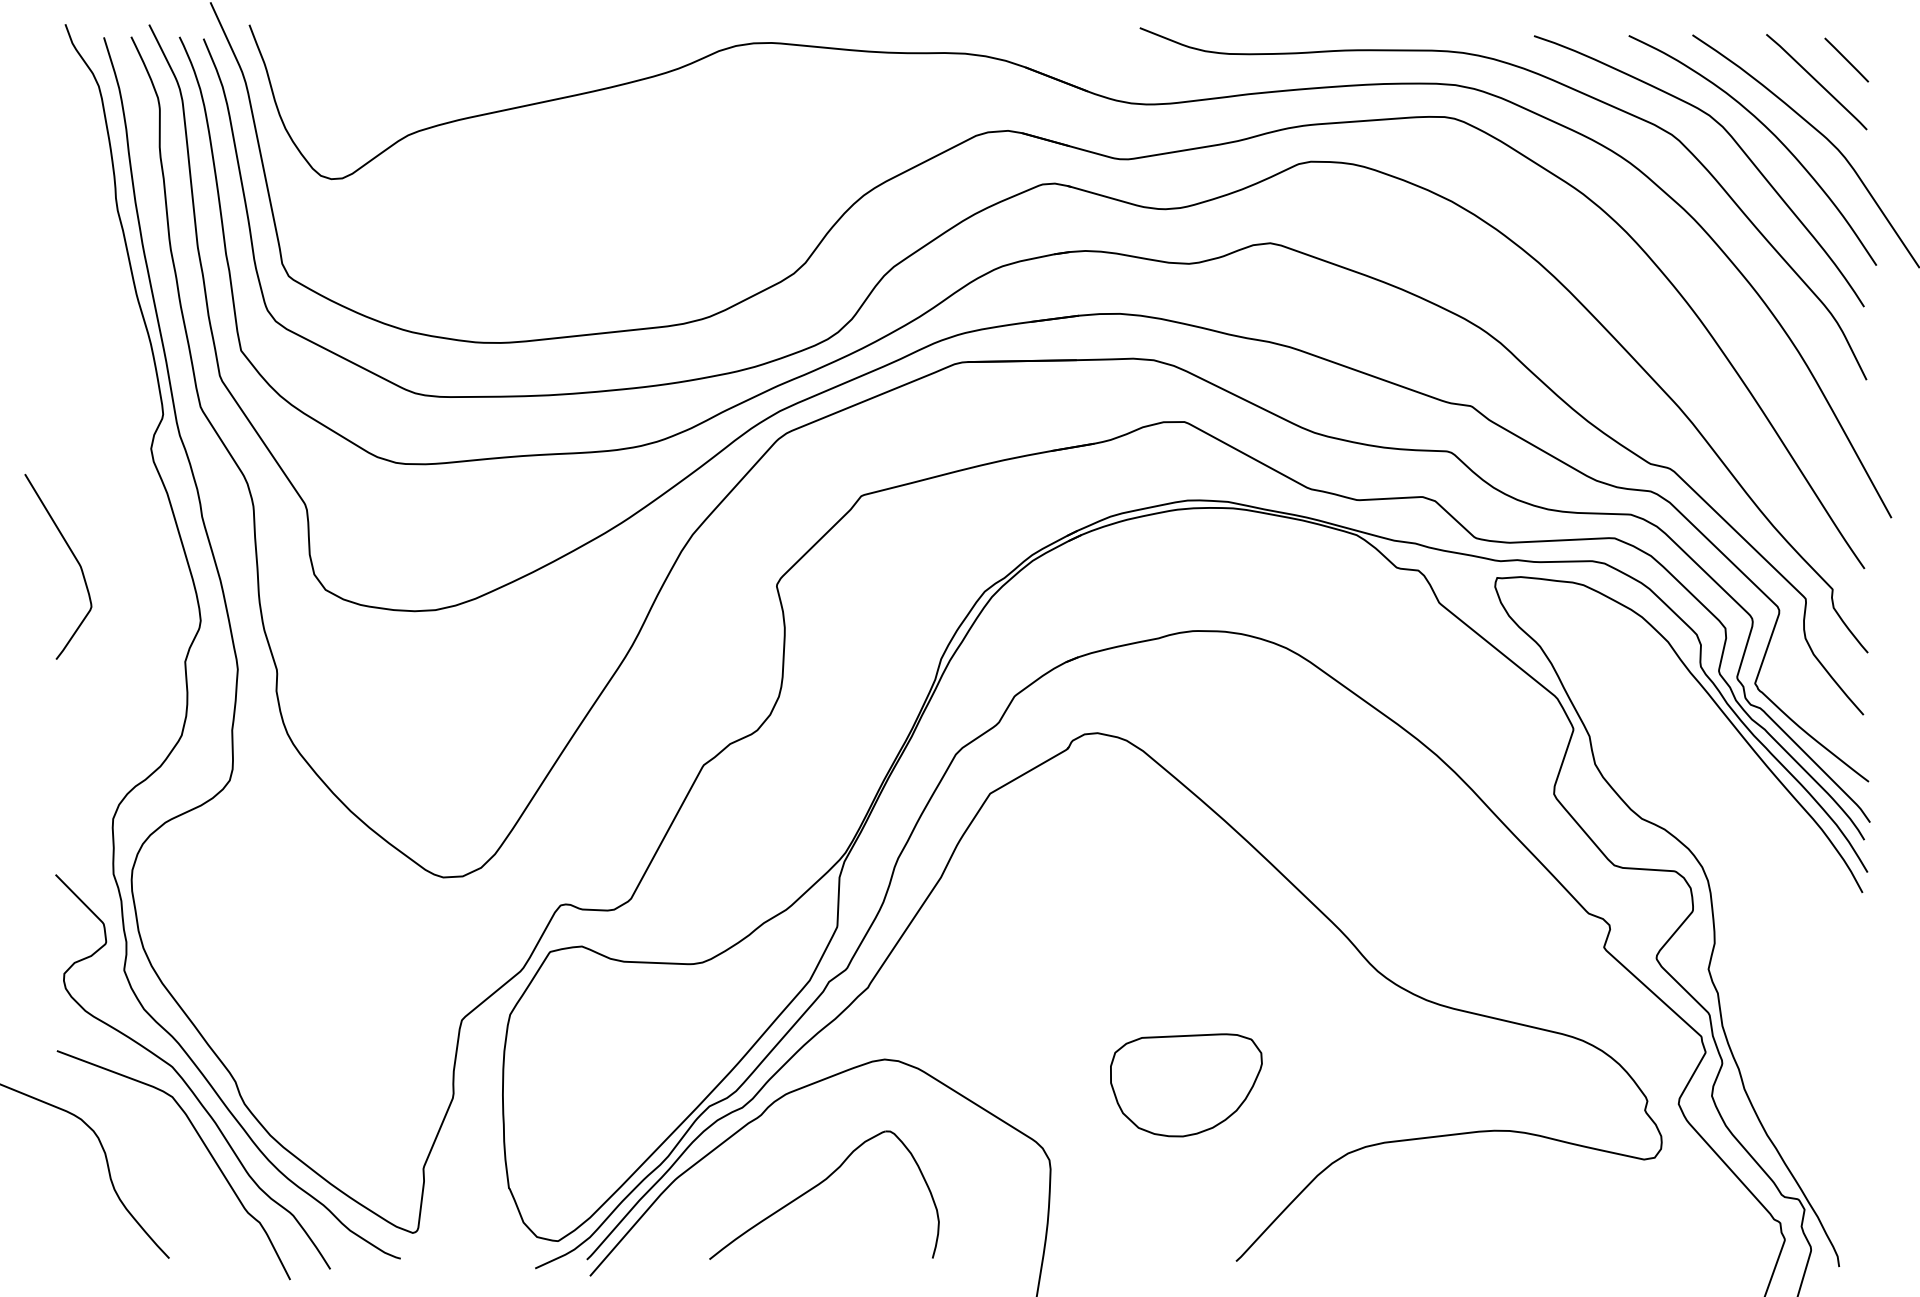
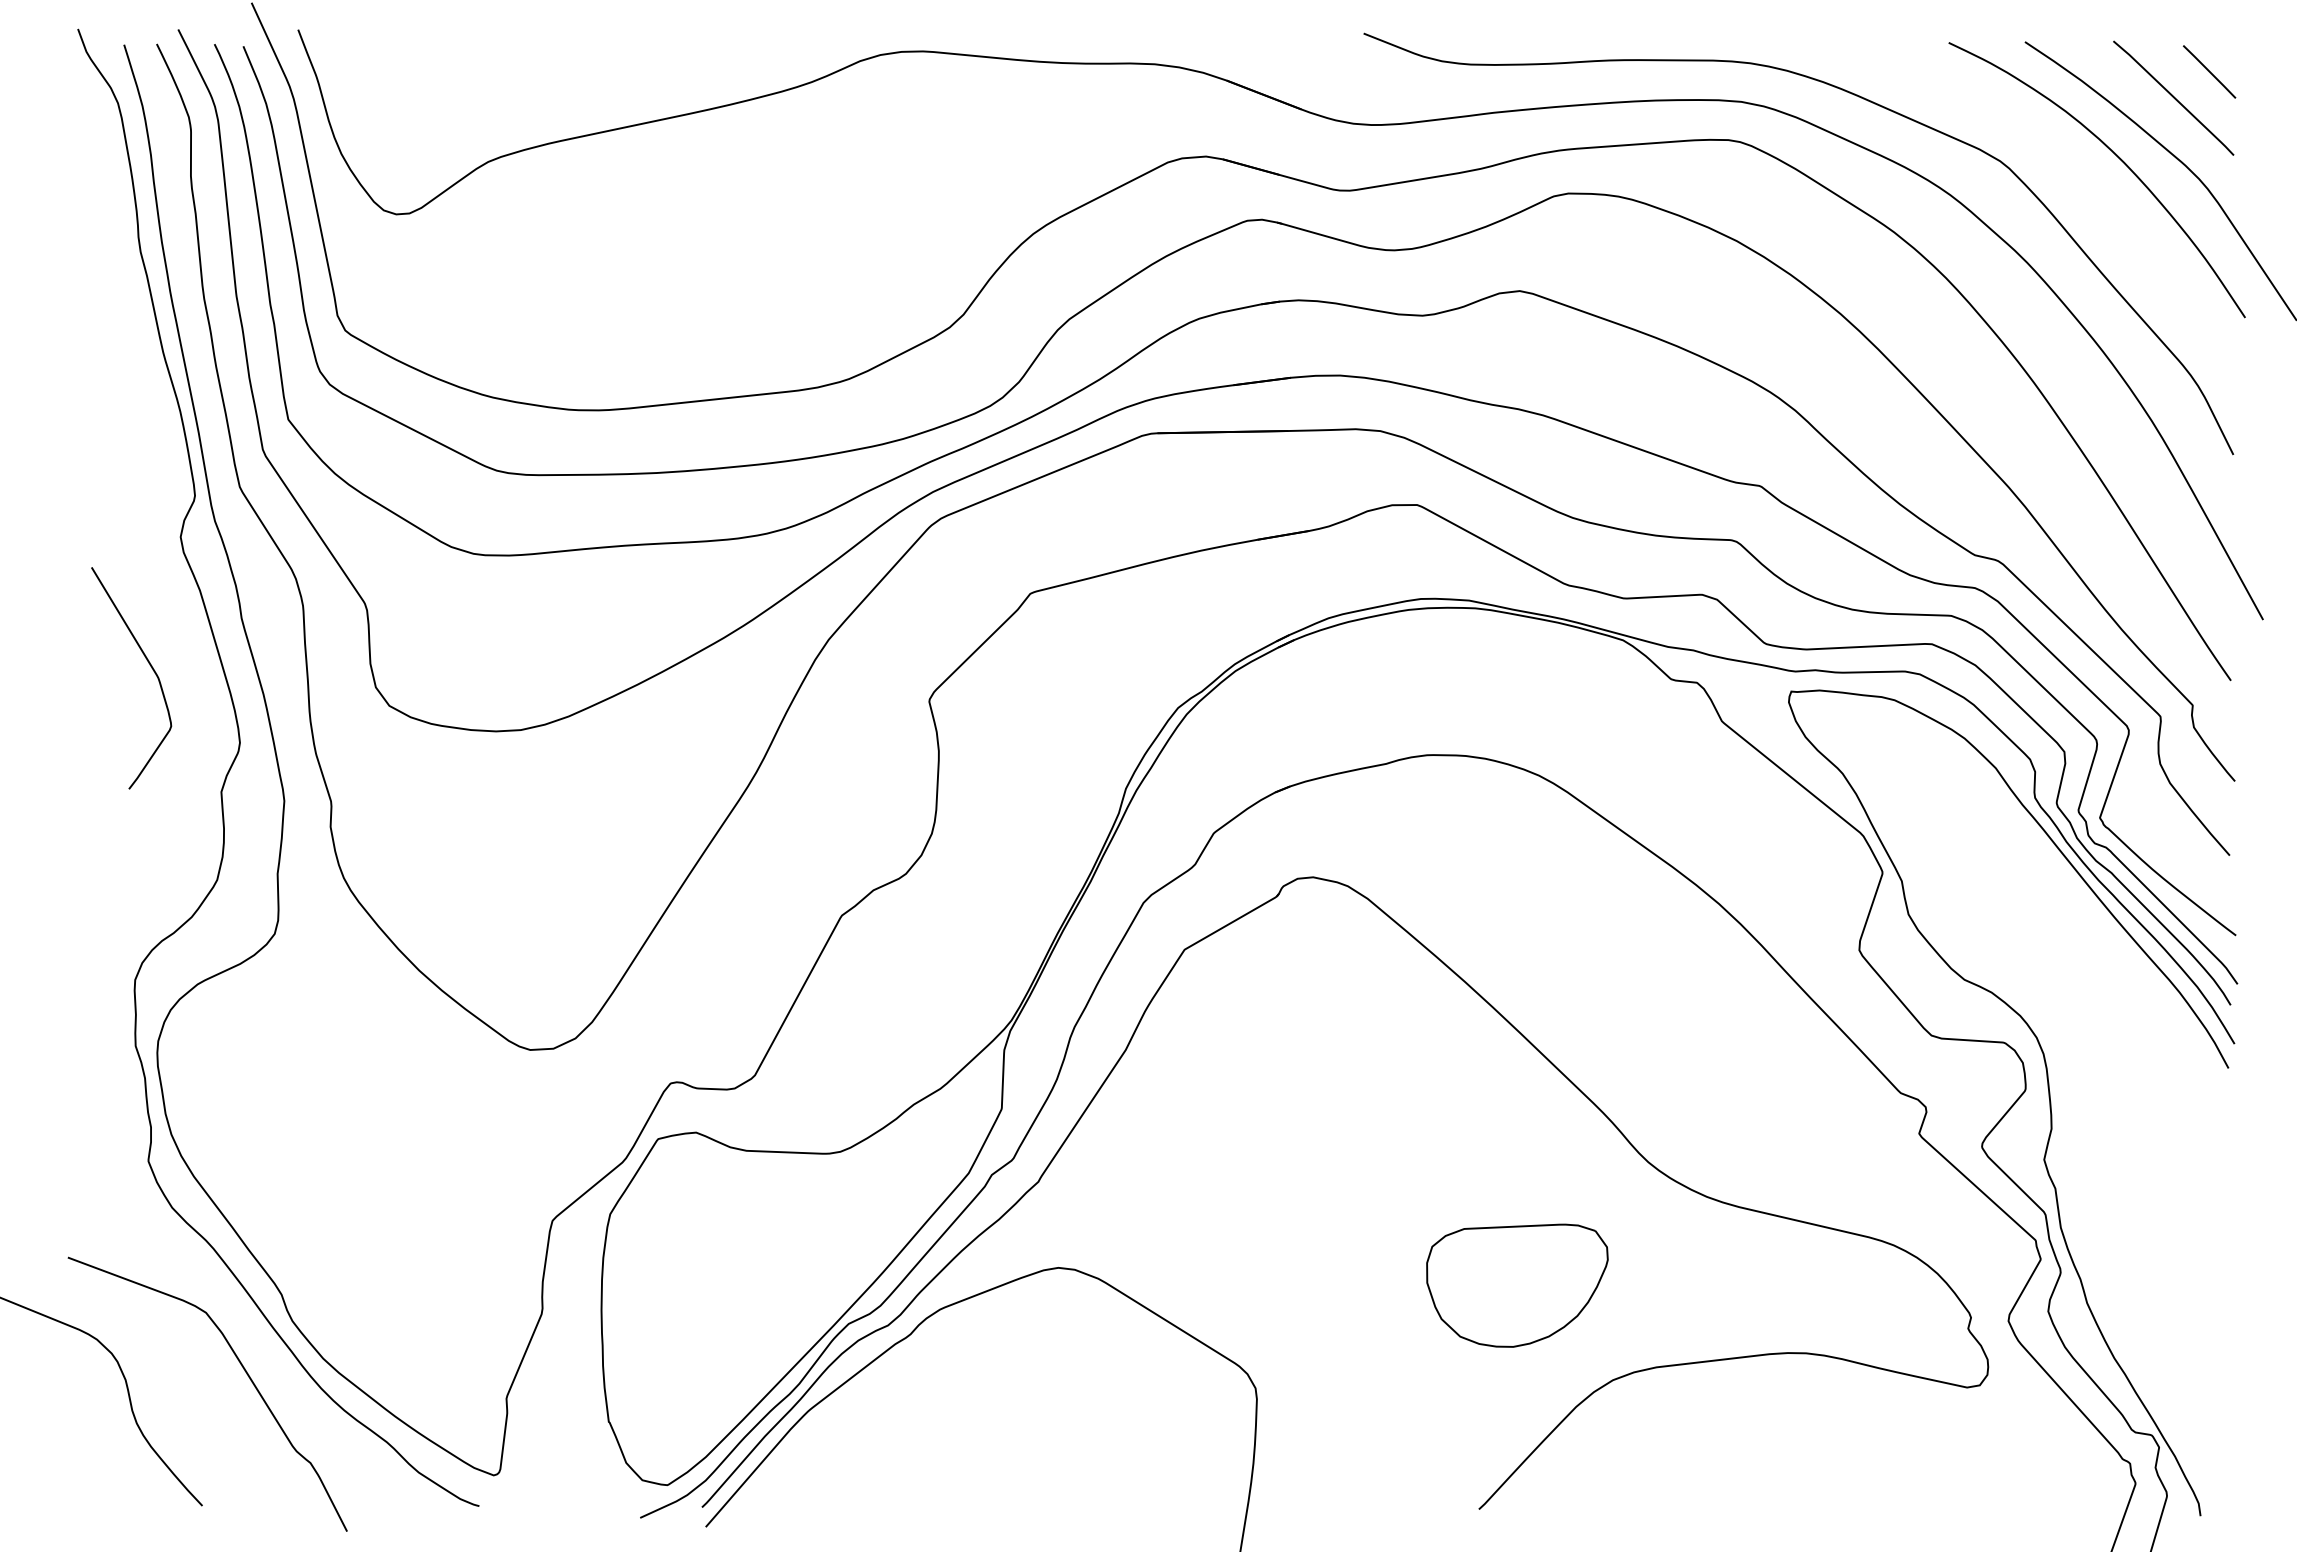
curve: (1735, 143) -> (2076, 171), removed
curve: (73, 556) -> (149, 665), moved
curve: (182, 1077) -> (218, 1289), removed
part: (1186, 1085) -> (1517, 1285), moved
part: (818, 1185) -> (979, 1418), removed

